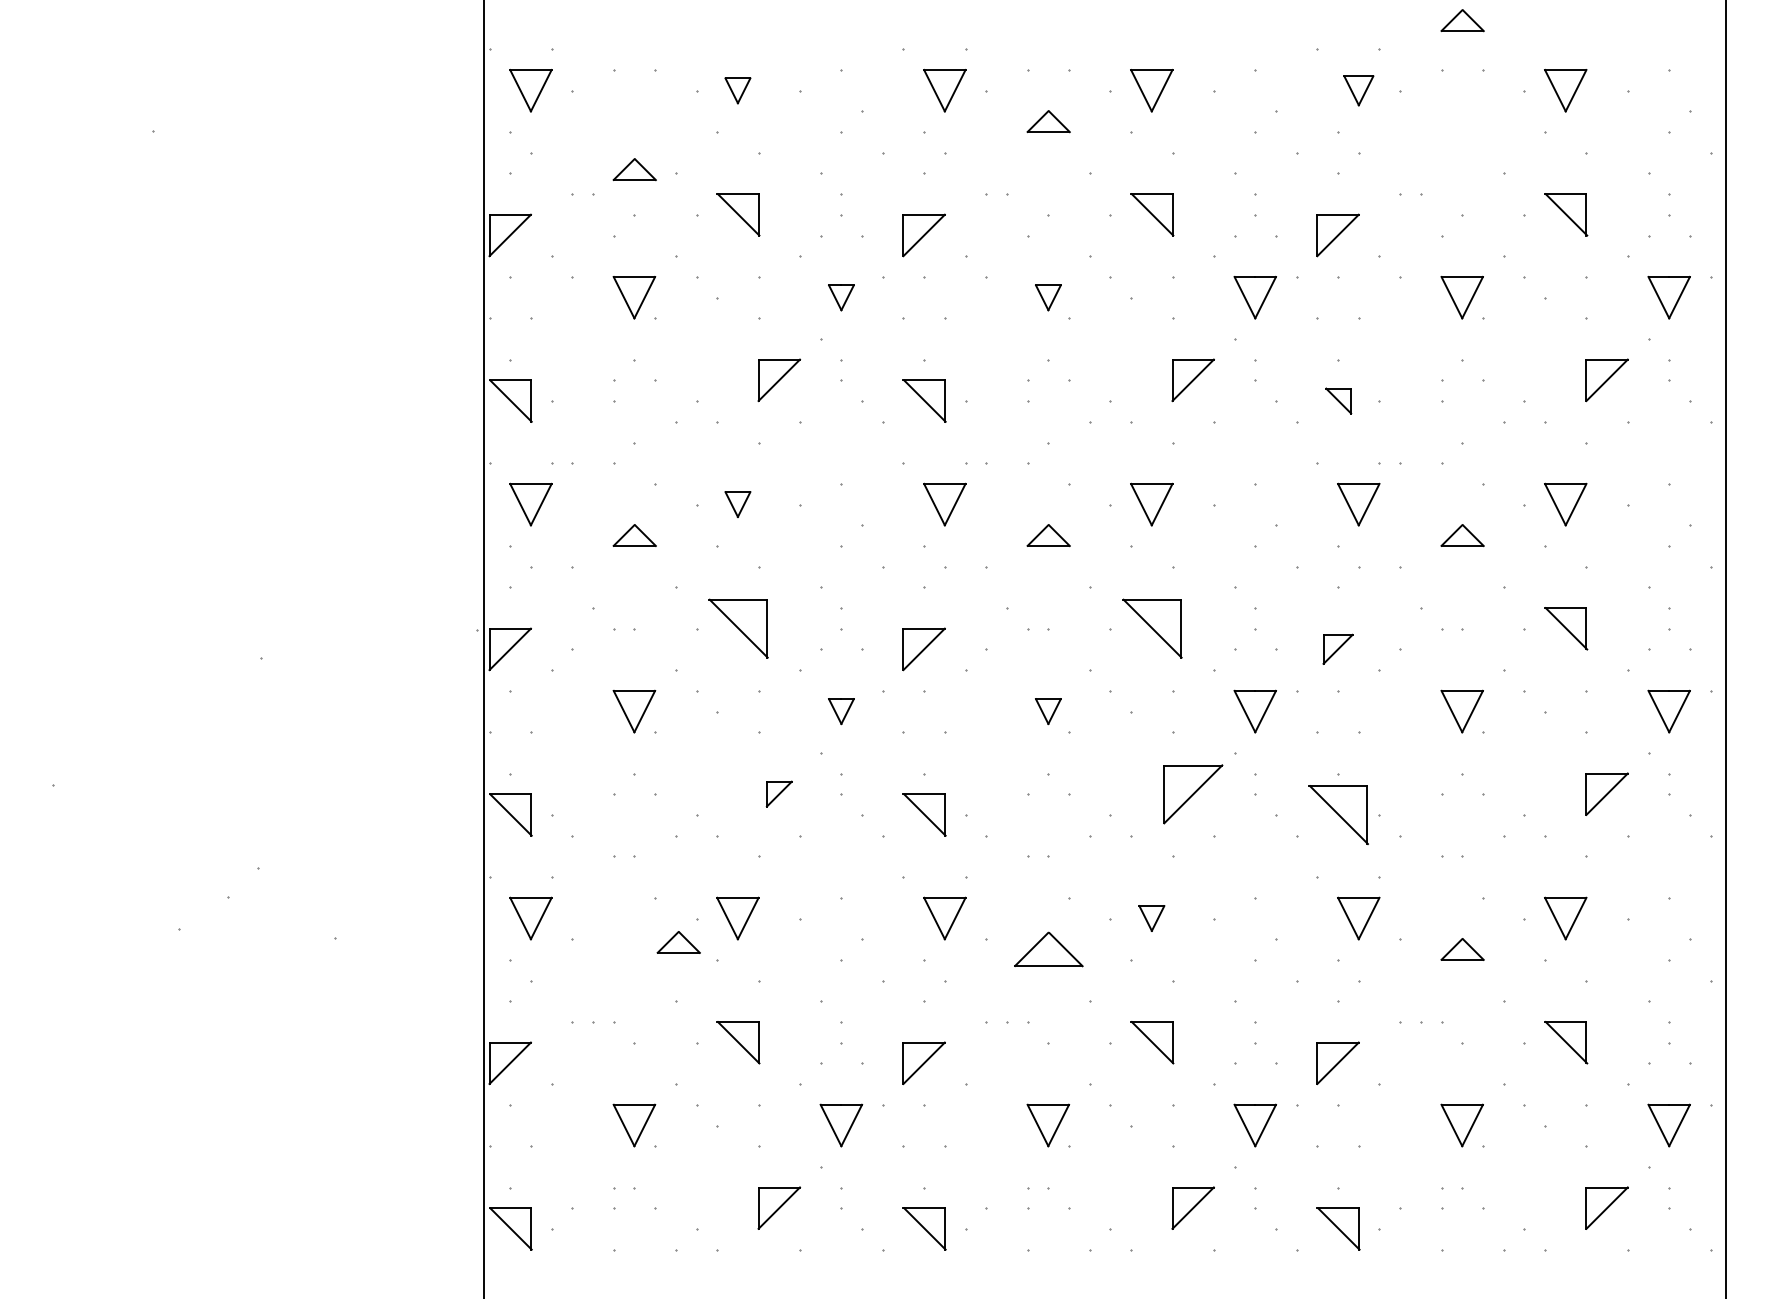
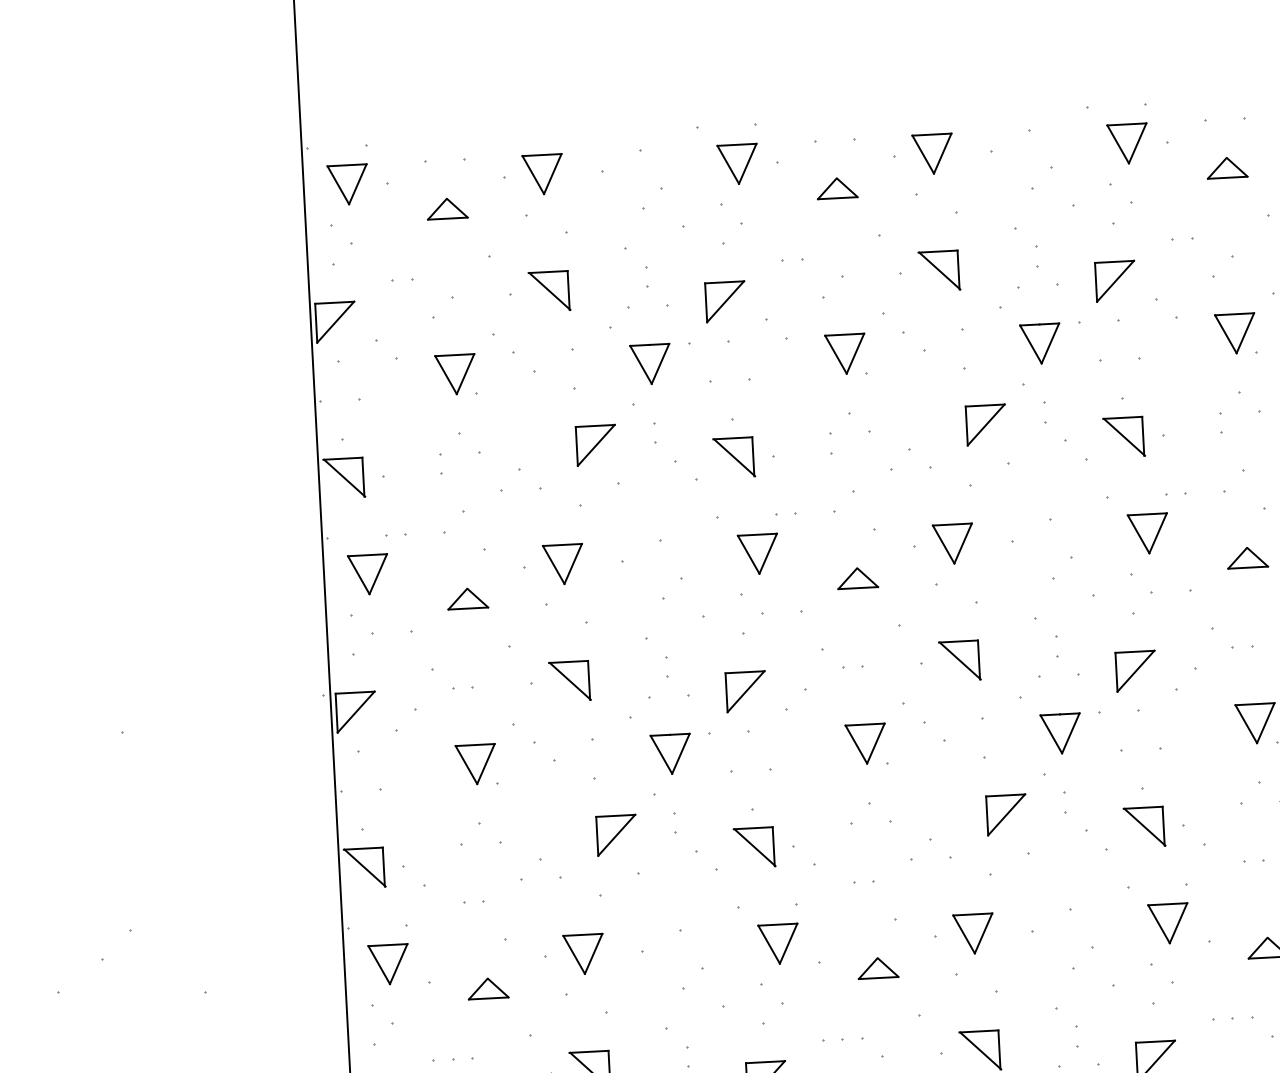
part: (1462, 20) -> (1227, 167), moved
part: (737, 90) -> (542, 174), size x1.67
part: (1358, 90) -> (1127, 143), size x1.43
part: (634, 169) -> (447, 208), moved
part: (841, 297) -> (650, 364), size x1.67
part: (1048, 297) -> (845, 354), size x1.67
part: (1338, 400) -> (1124, 436), size x1.67
part: (737, 504) -> (563, 564), size x1.67
part: (738, 628) -> (570, 681), size x0.71
part: (1152, 628) -> (960, 660), size x0.71
part: (1337, 649) -> (1135, 671), size x1.43
part: (841, 711) -> (671, 754), size x1.67
part: (1048, 711) -> (866, 744), size x1.67
part: (779, 793) -> (616, 834), size x1.67
part: (1192, 793) -> (1005, 814), size x0.71
part: (1338, 814) -> (1144, 826), size x0.71
part: (1151, 918) -> (973, 933), size x1.67
part: (678, 942) -> (488, 988), moved
part: (1048, 949) -> (878, 968), size x0.62

